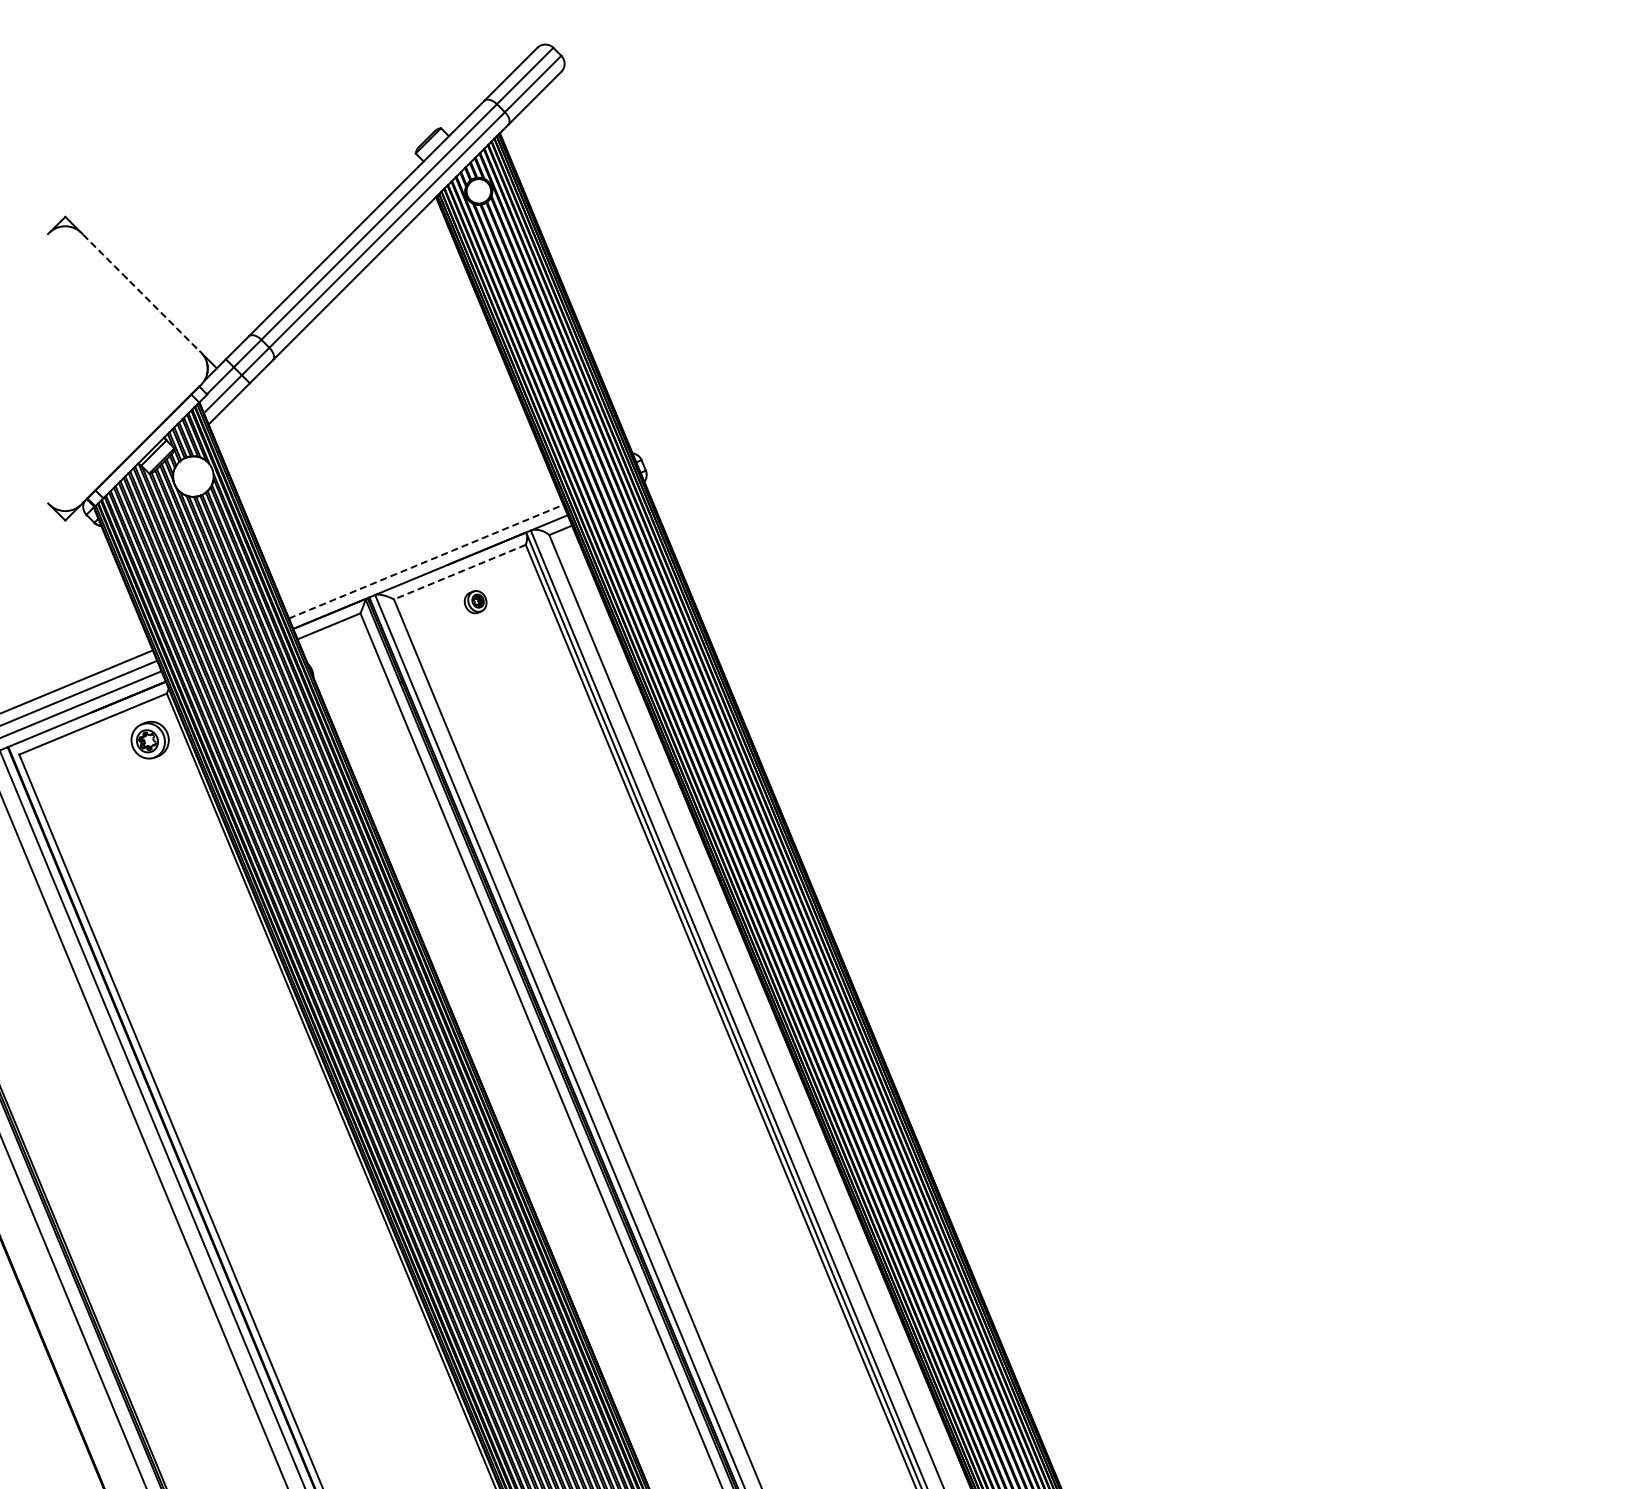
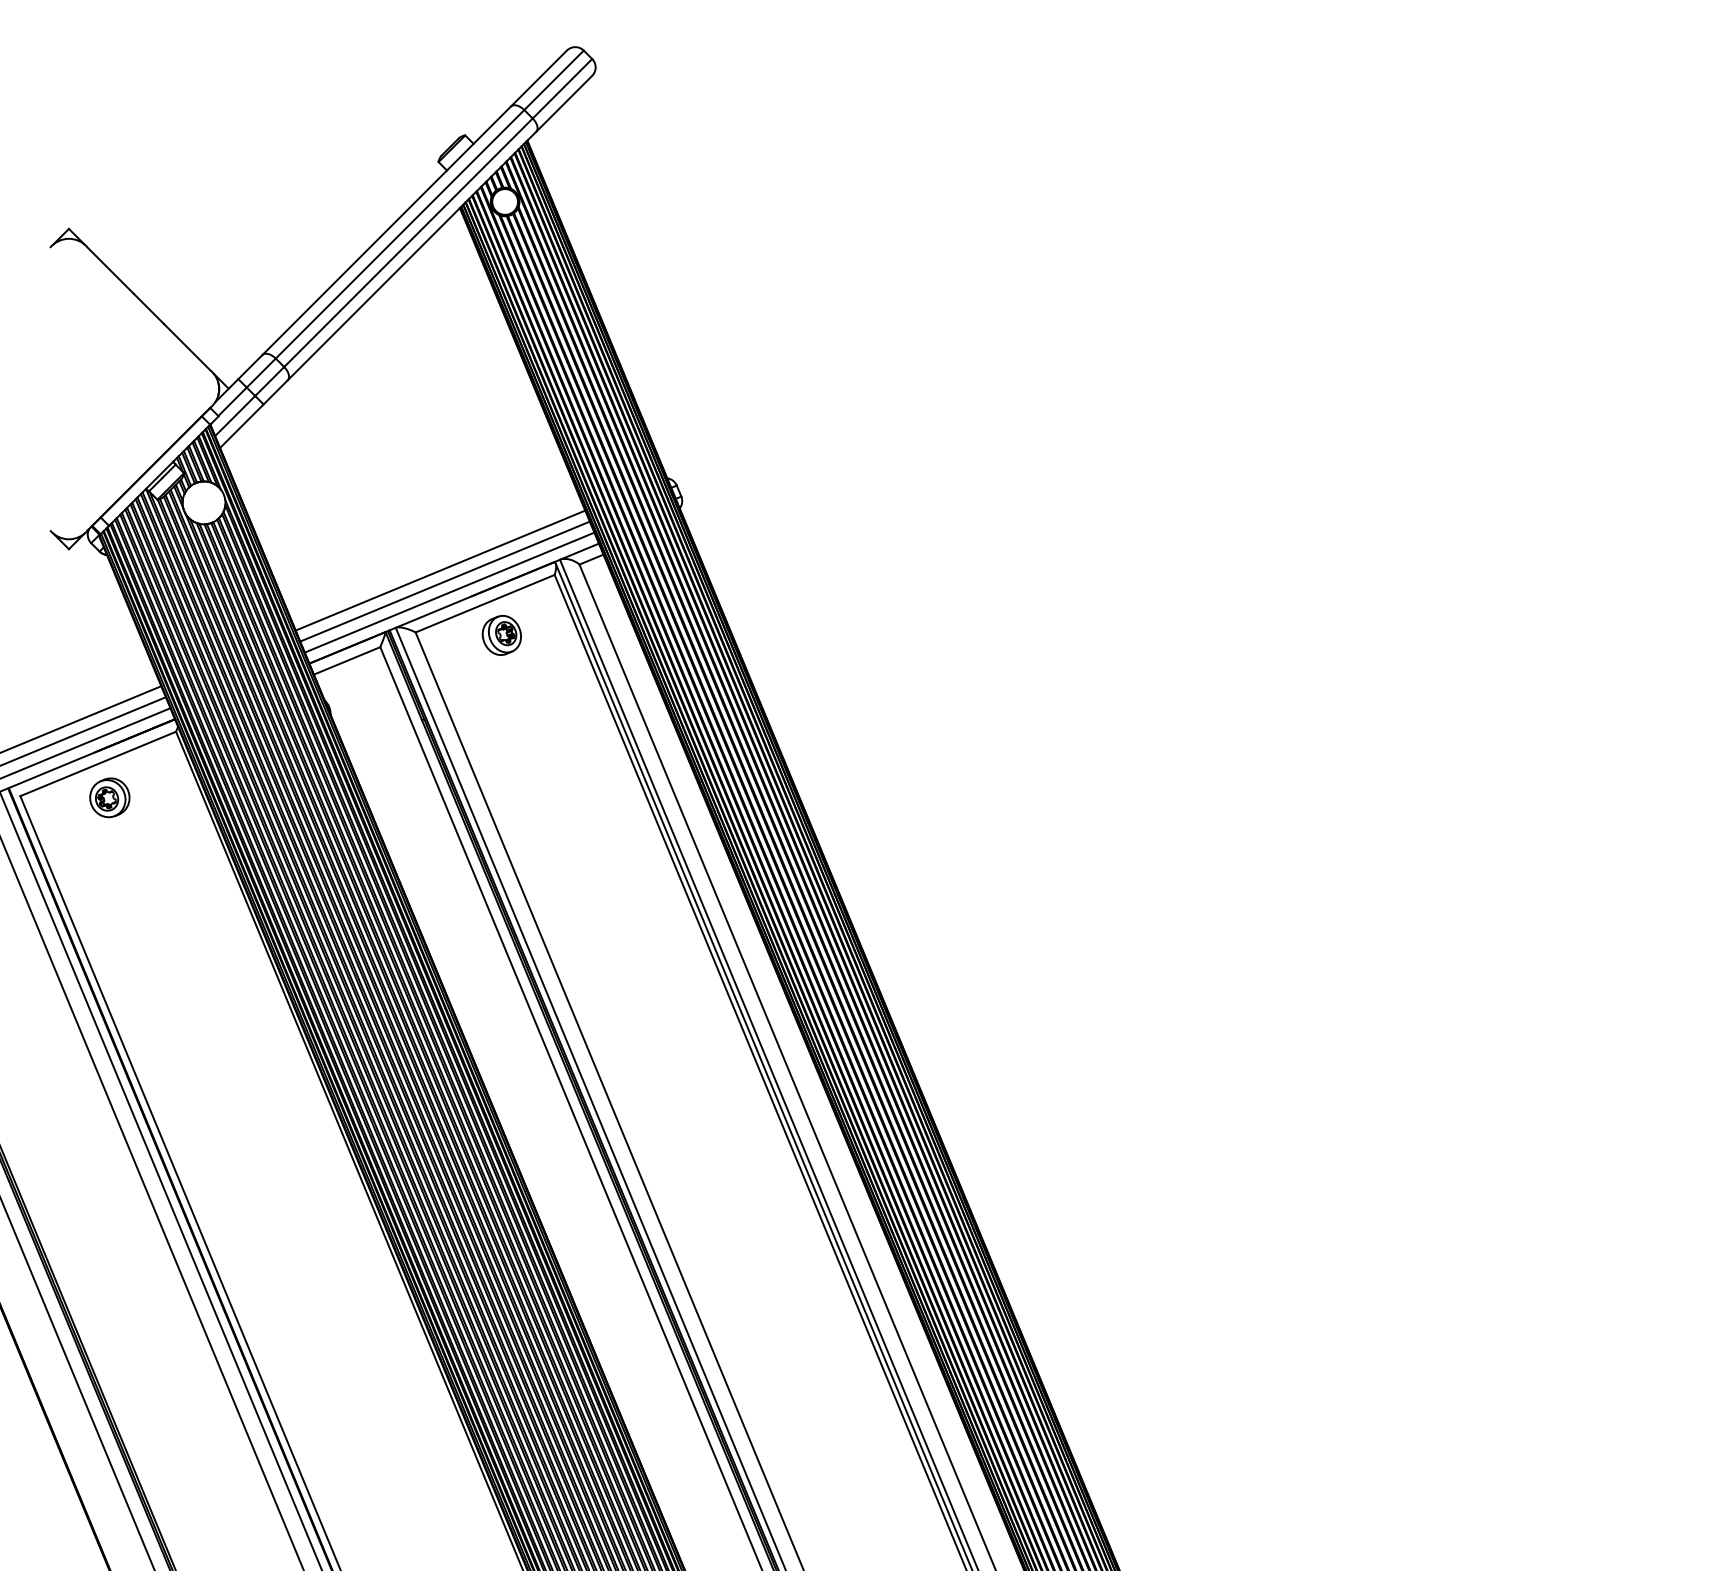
line: (141, 293) -> (149, 309), dashed -> solid
line: (417, 540) -> (440, 570), added
line: (421, 551) -> (444, 581), added
line: (426, 561) -> (449, 592), dashed -> solid
line: (459, 572) -> (484, 604), dashed -> solid
part: (475, 601) -> (501, 634), size x1.67
part: (149, 739) -> (109, 797), moved

